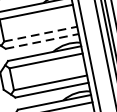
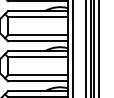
line: (41, 34) -> (38, 35), dashed -> solid
line: (42, 41) -> (38, 41), dashed -> solid

